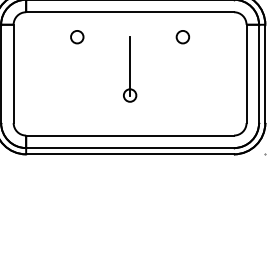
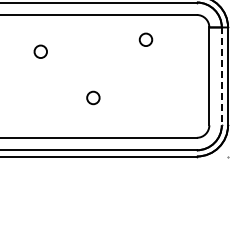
circle: (77, 37) -> (41, 52), moved
line: (130, 66) -> (93, 69), removed
line: (259, 74) -> (222, 77), solid -> dashed

